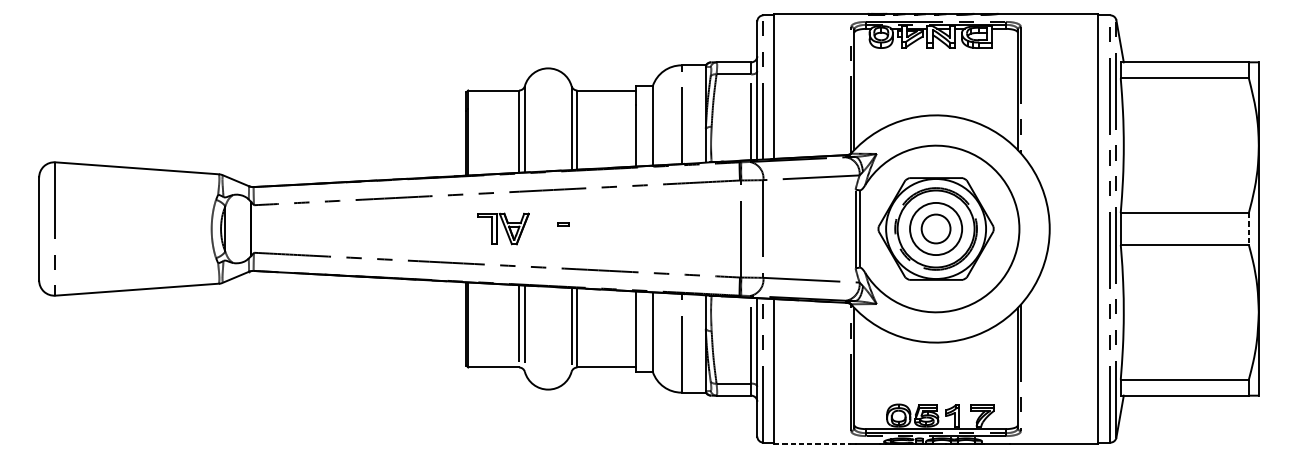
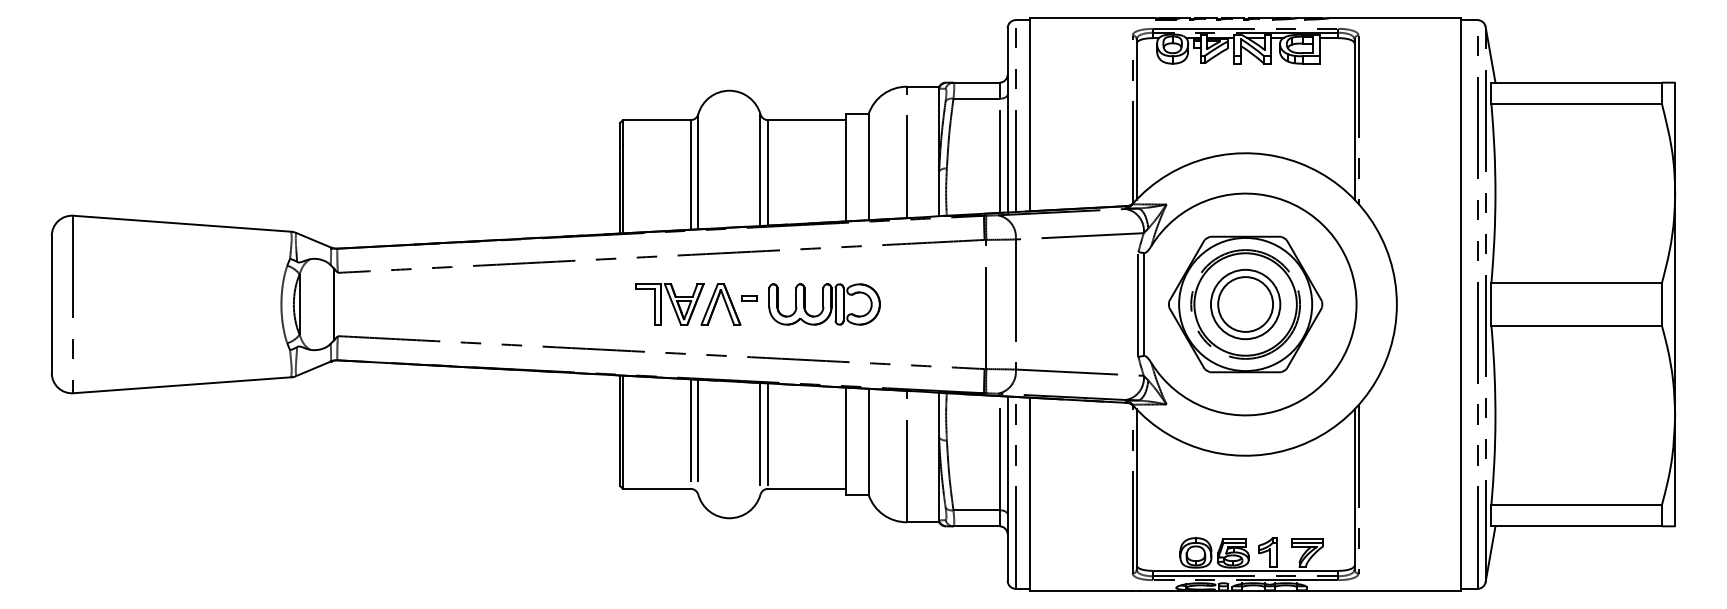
part: (541, 229) -> (720, 304), added
part: (619, 229) -> (824, 304), added
circle: (935, 229) -> (1245, 304), size x1.43
line: (1248, 229) -> (1661, 305), dashed -> solid
line: (812, 443) -> (1081, 590), dashed -> solid

